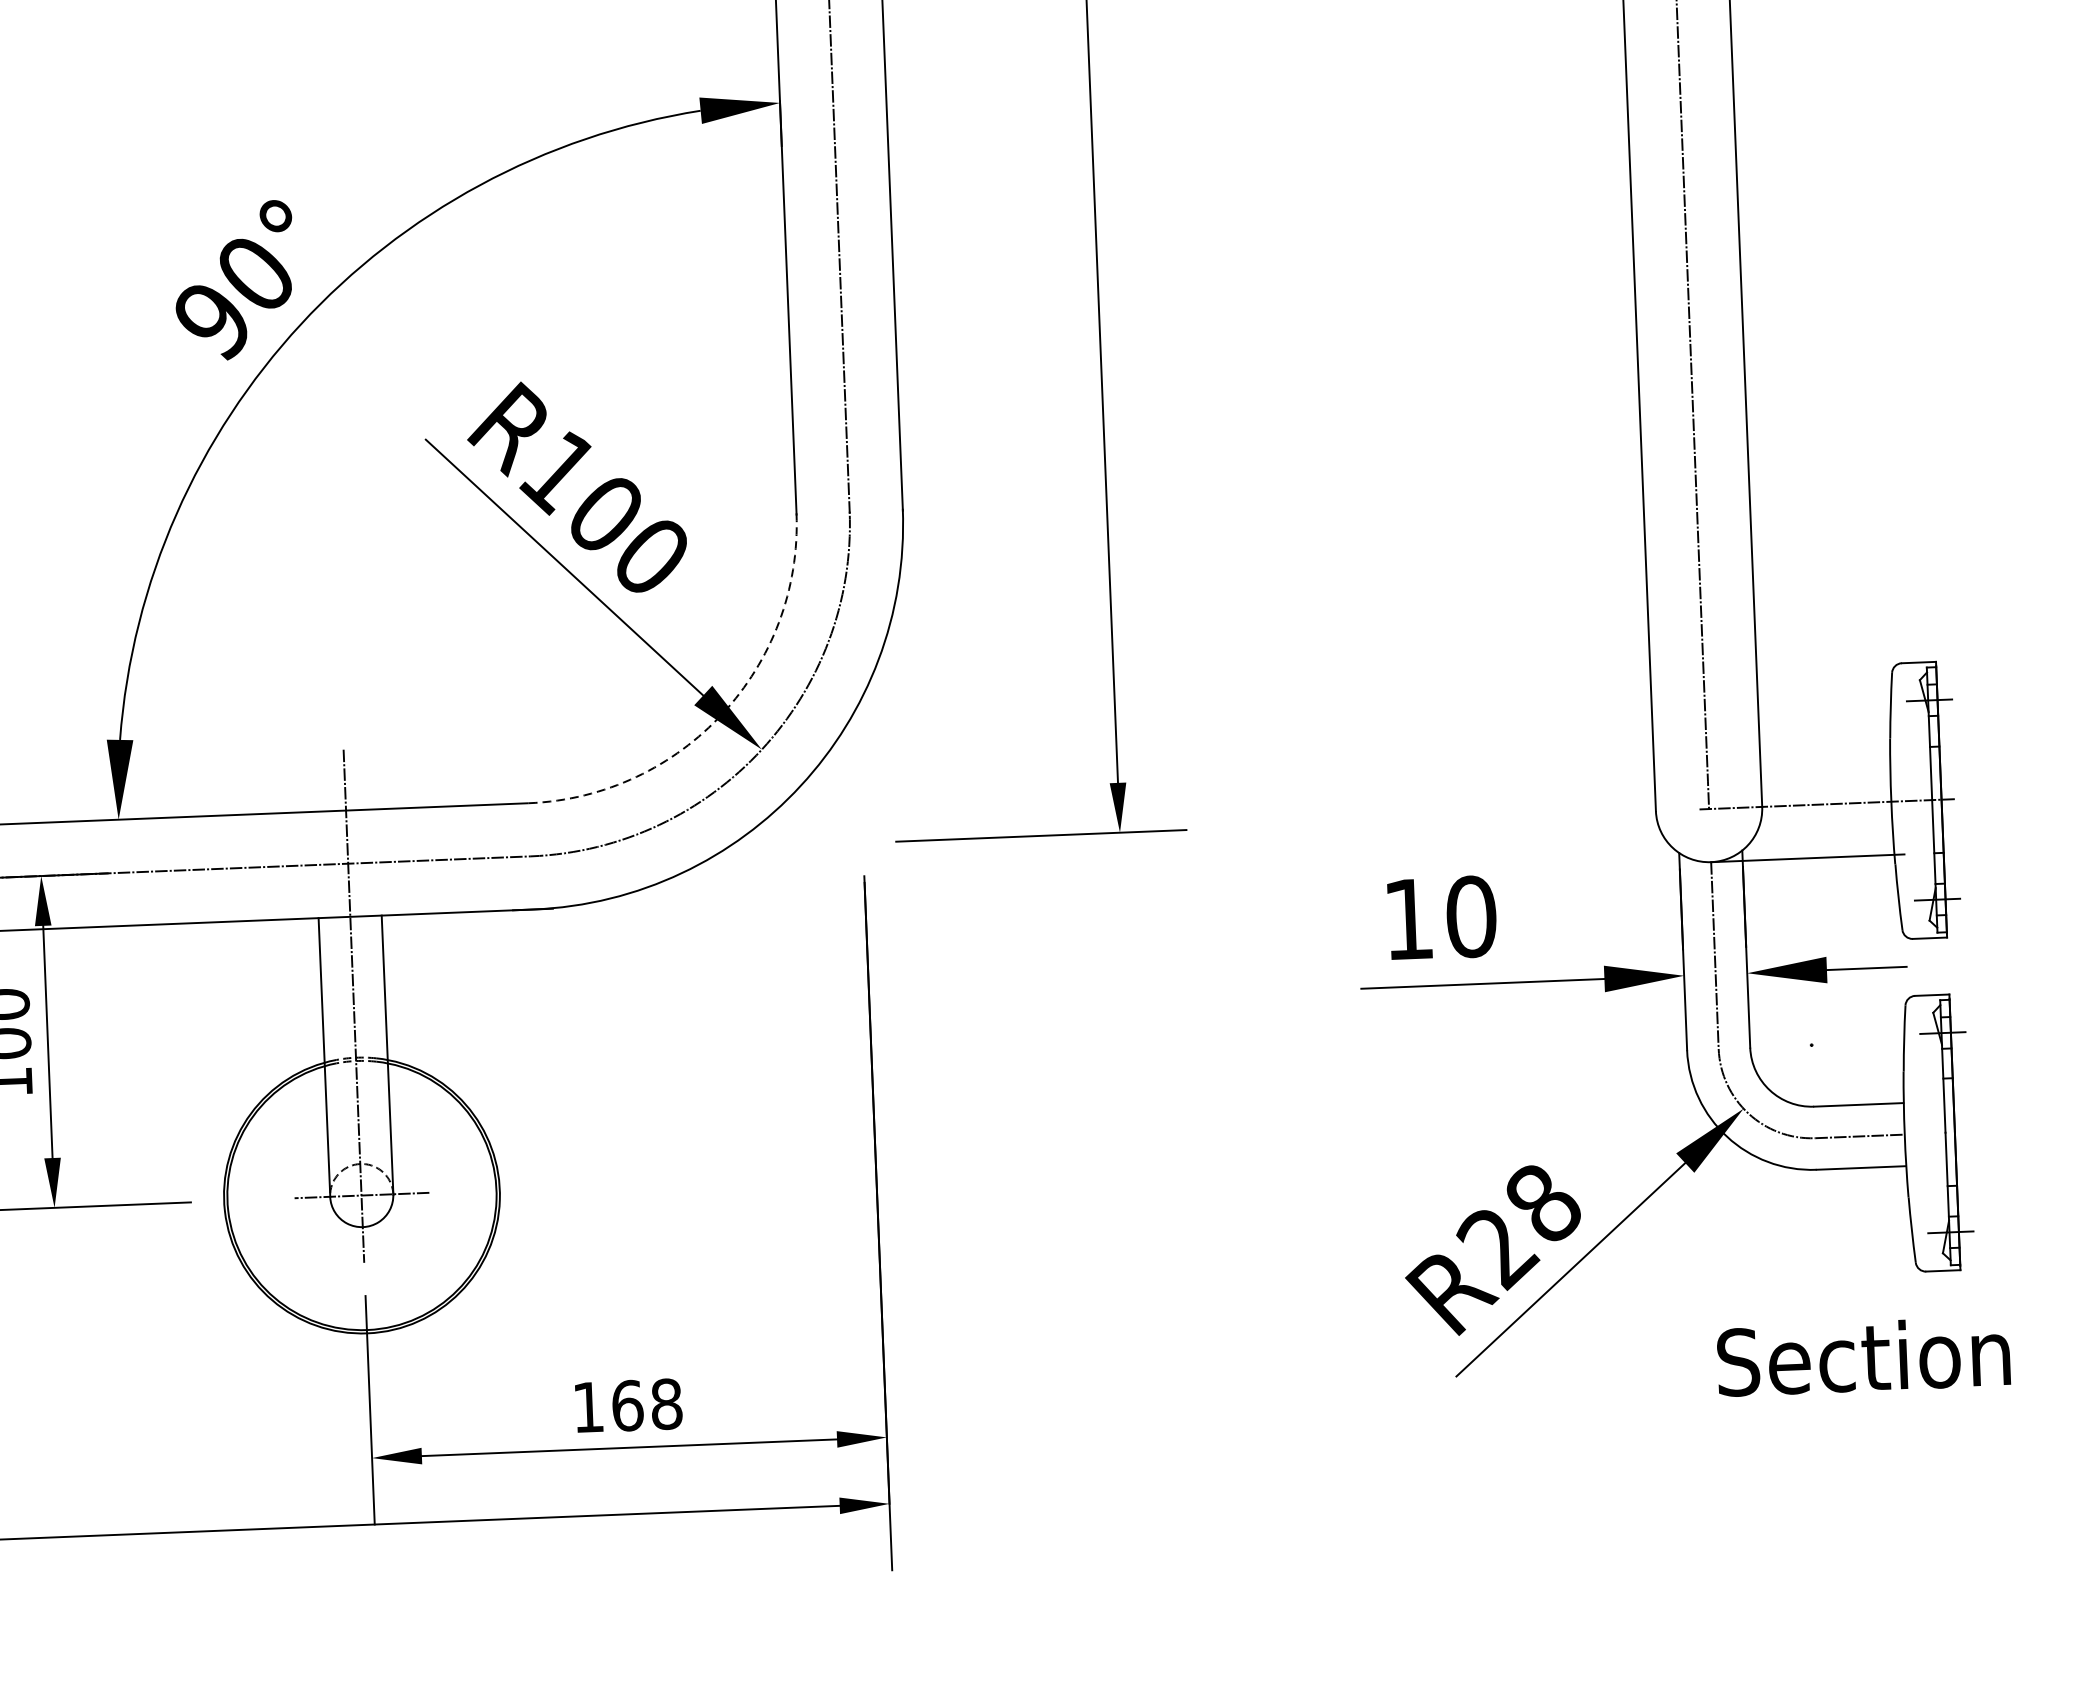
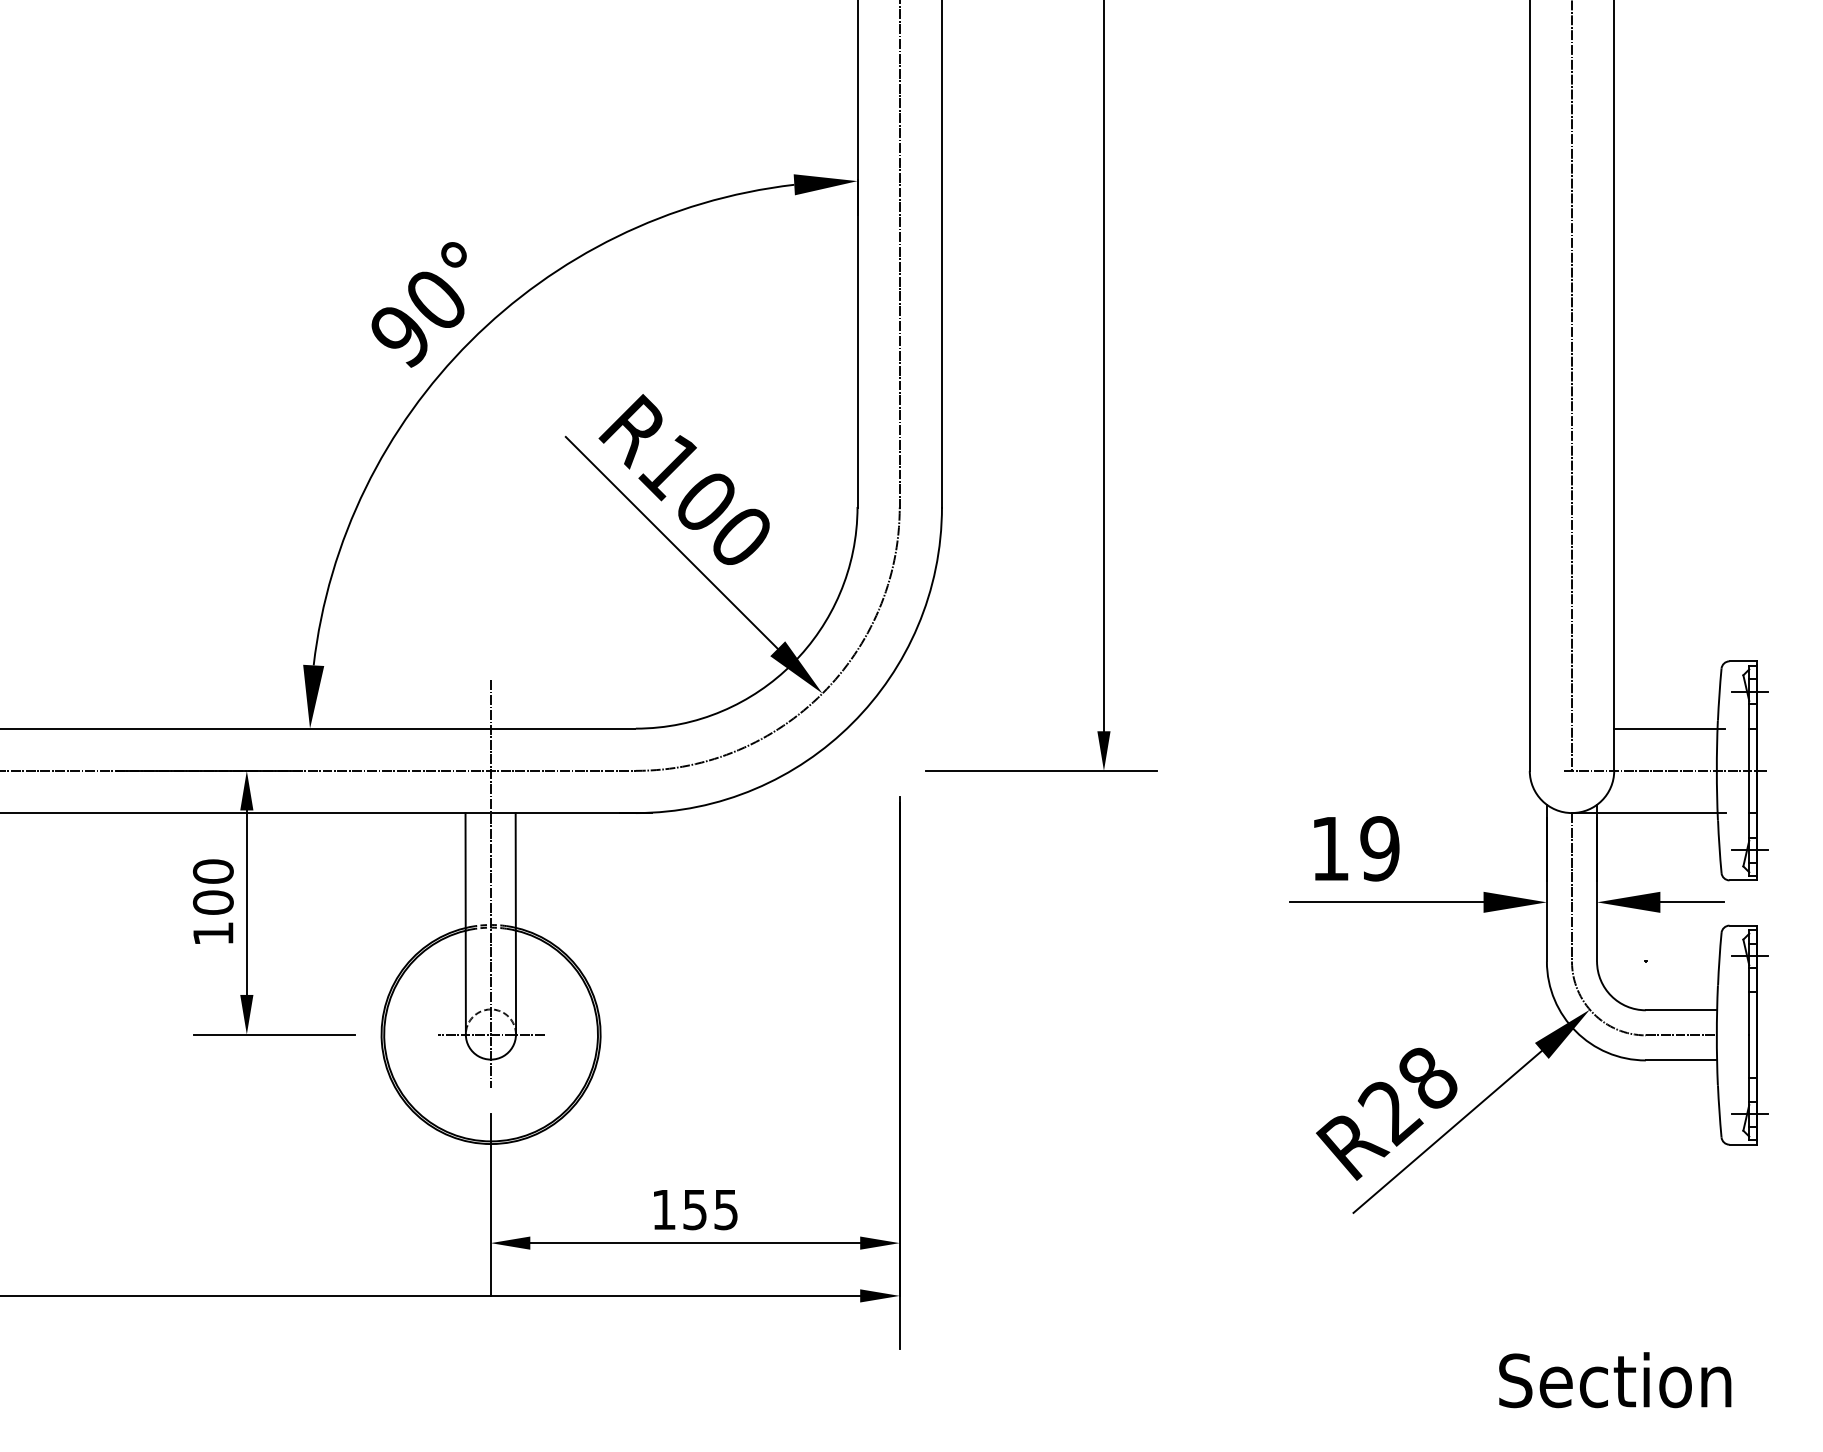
arc: (722, 713) -> (792, 663), dashed -> solid
line: (1829, 750) -> (1669, 728), added
text: (1470, 916) -> (1379, 848), 10 -> 19
text: (1864, 1357) -> (1615, 1380), moved
text: (646, 1404) -> (710, 1209), 168 -> 155

